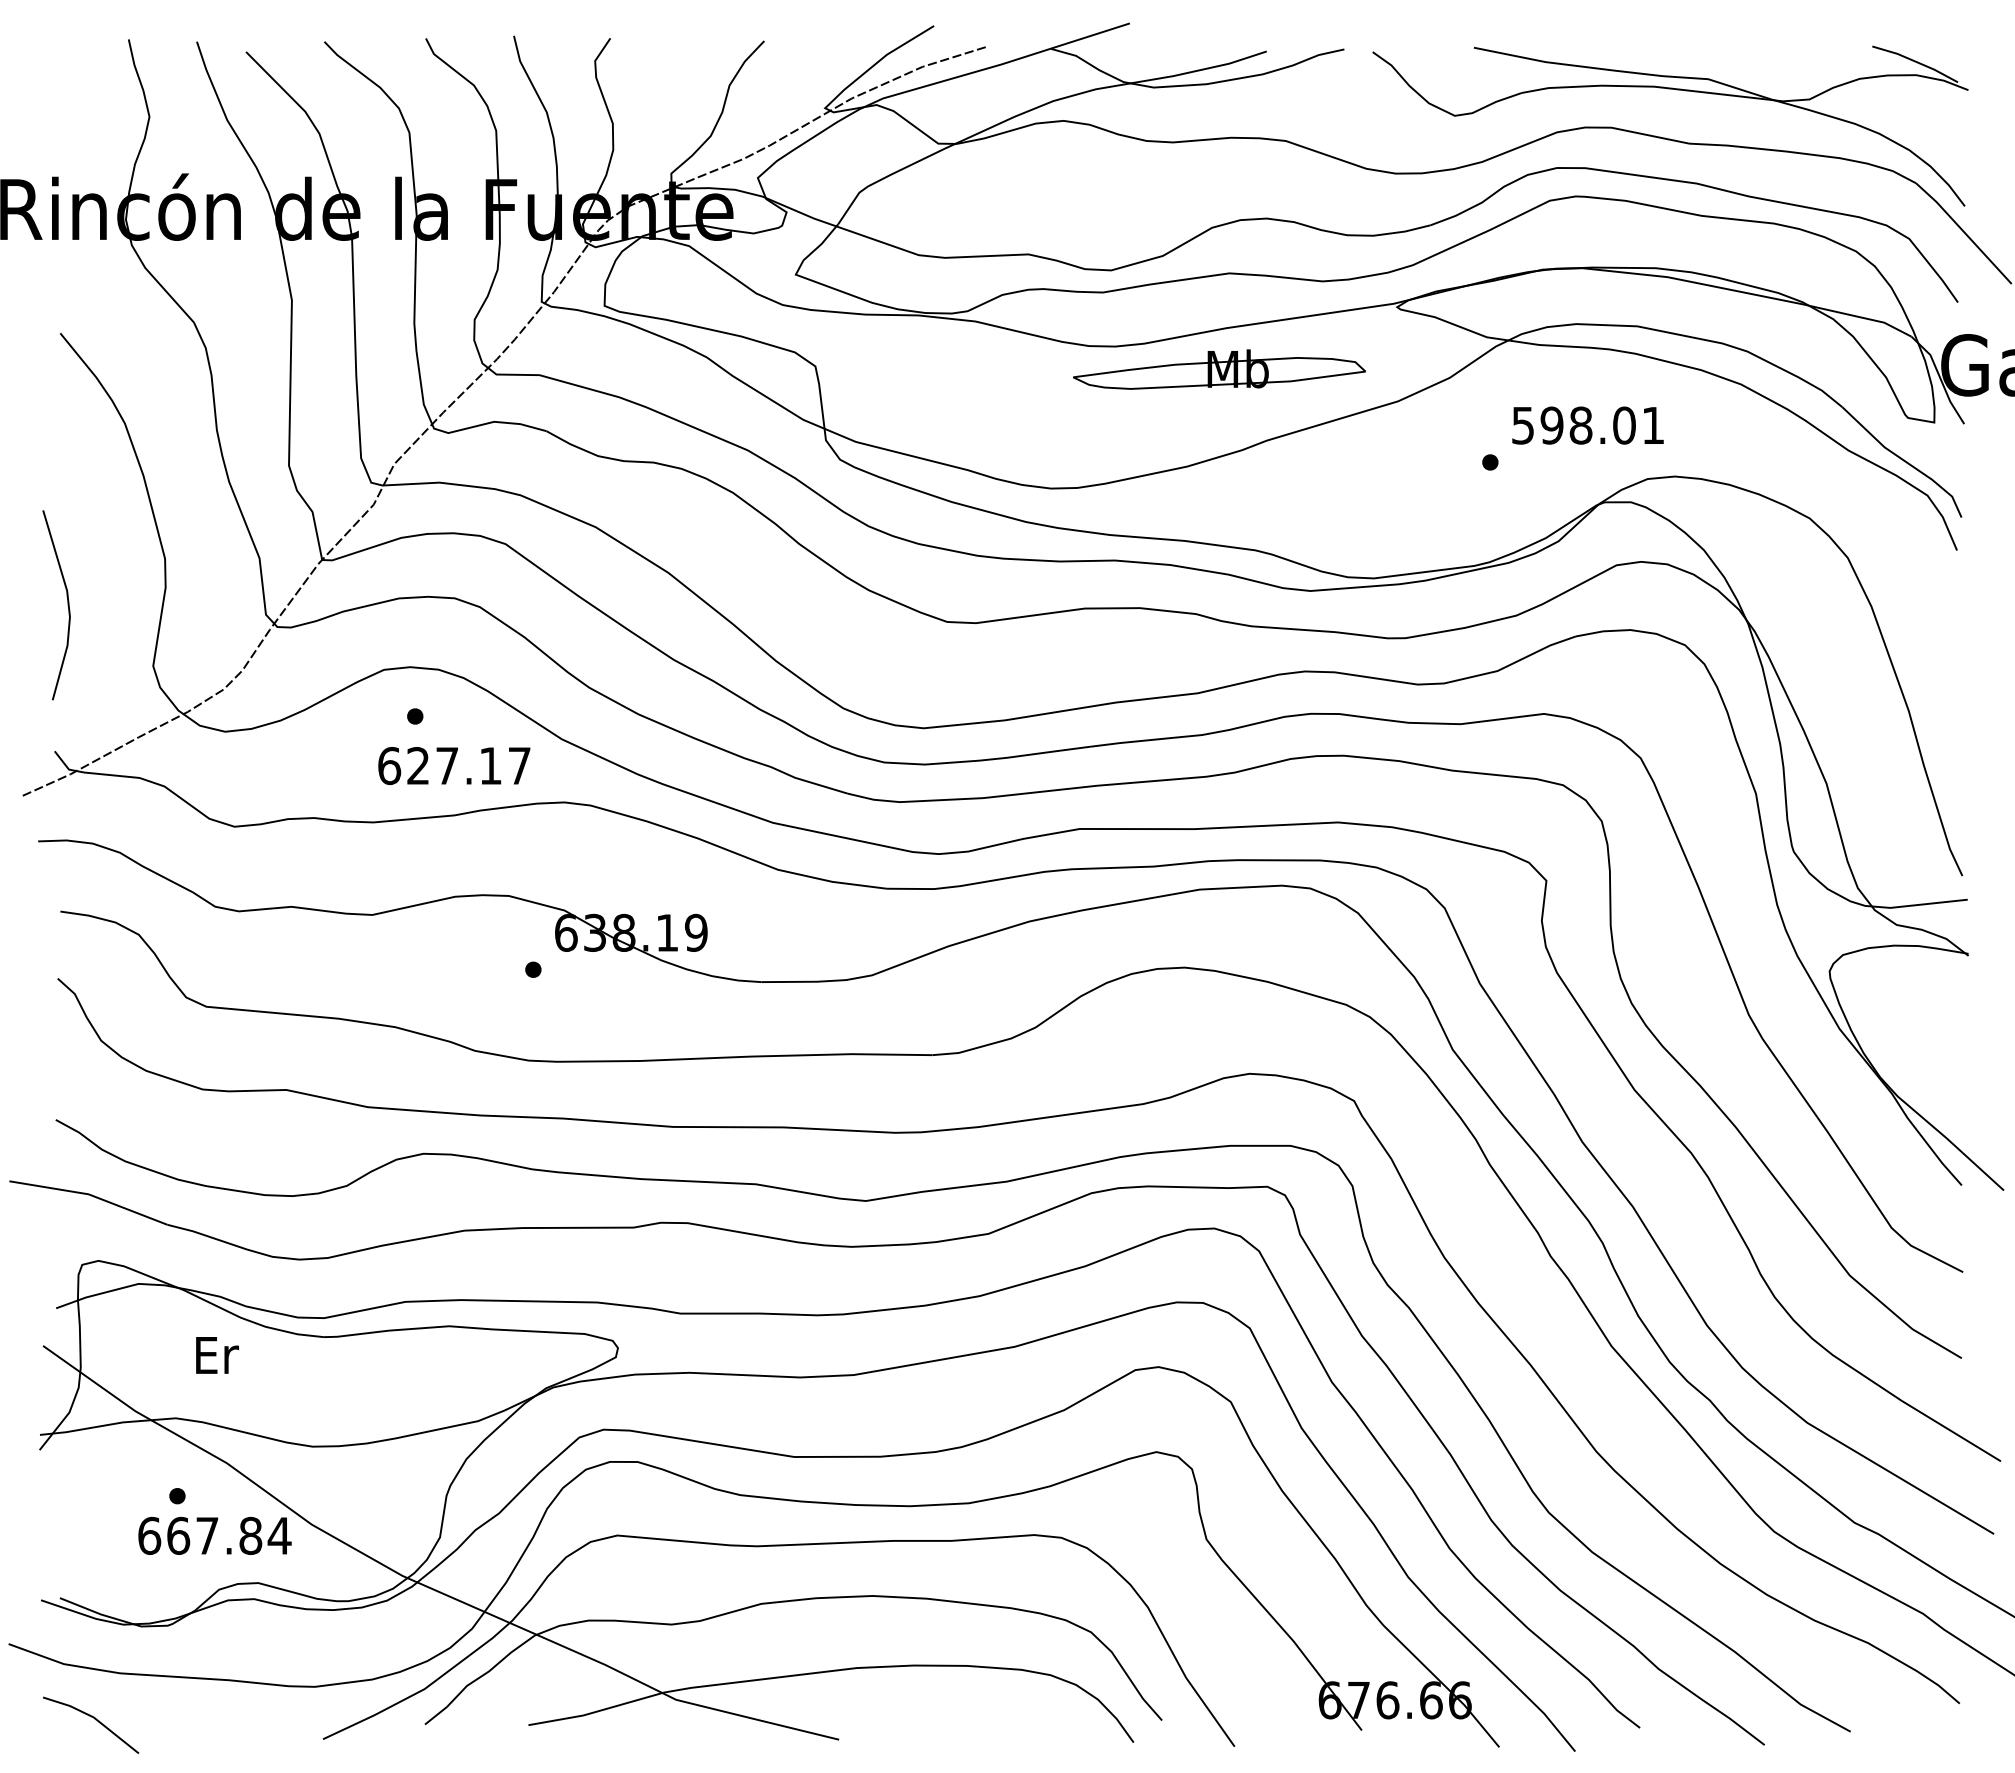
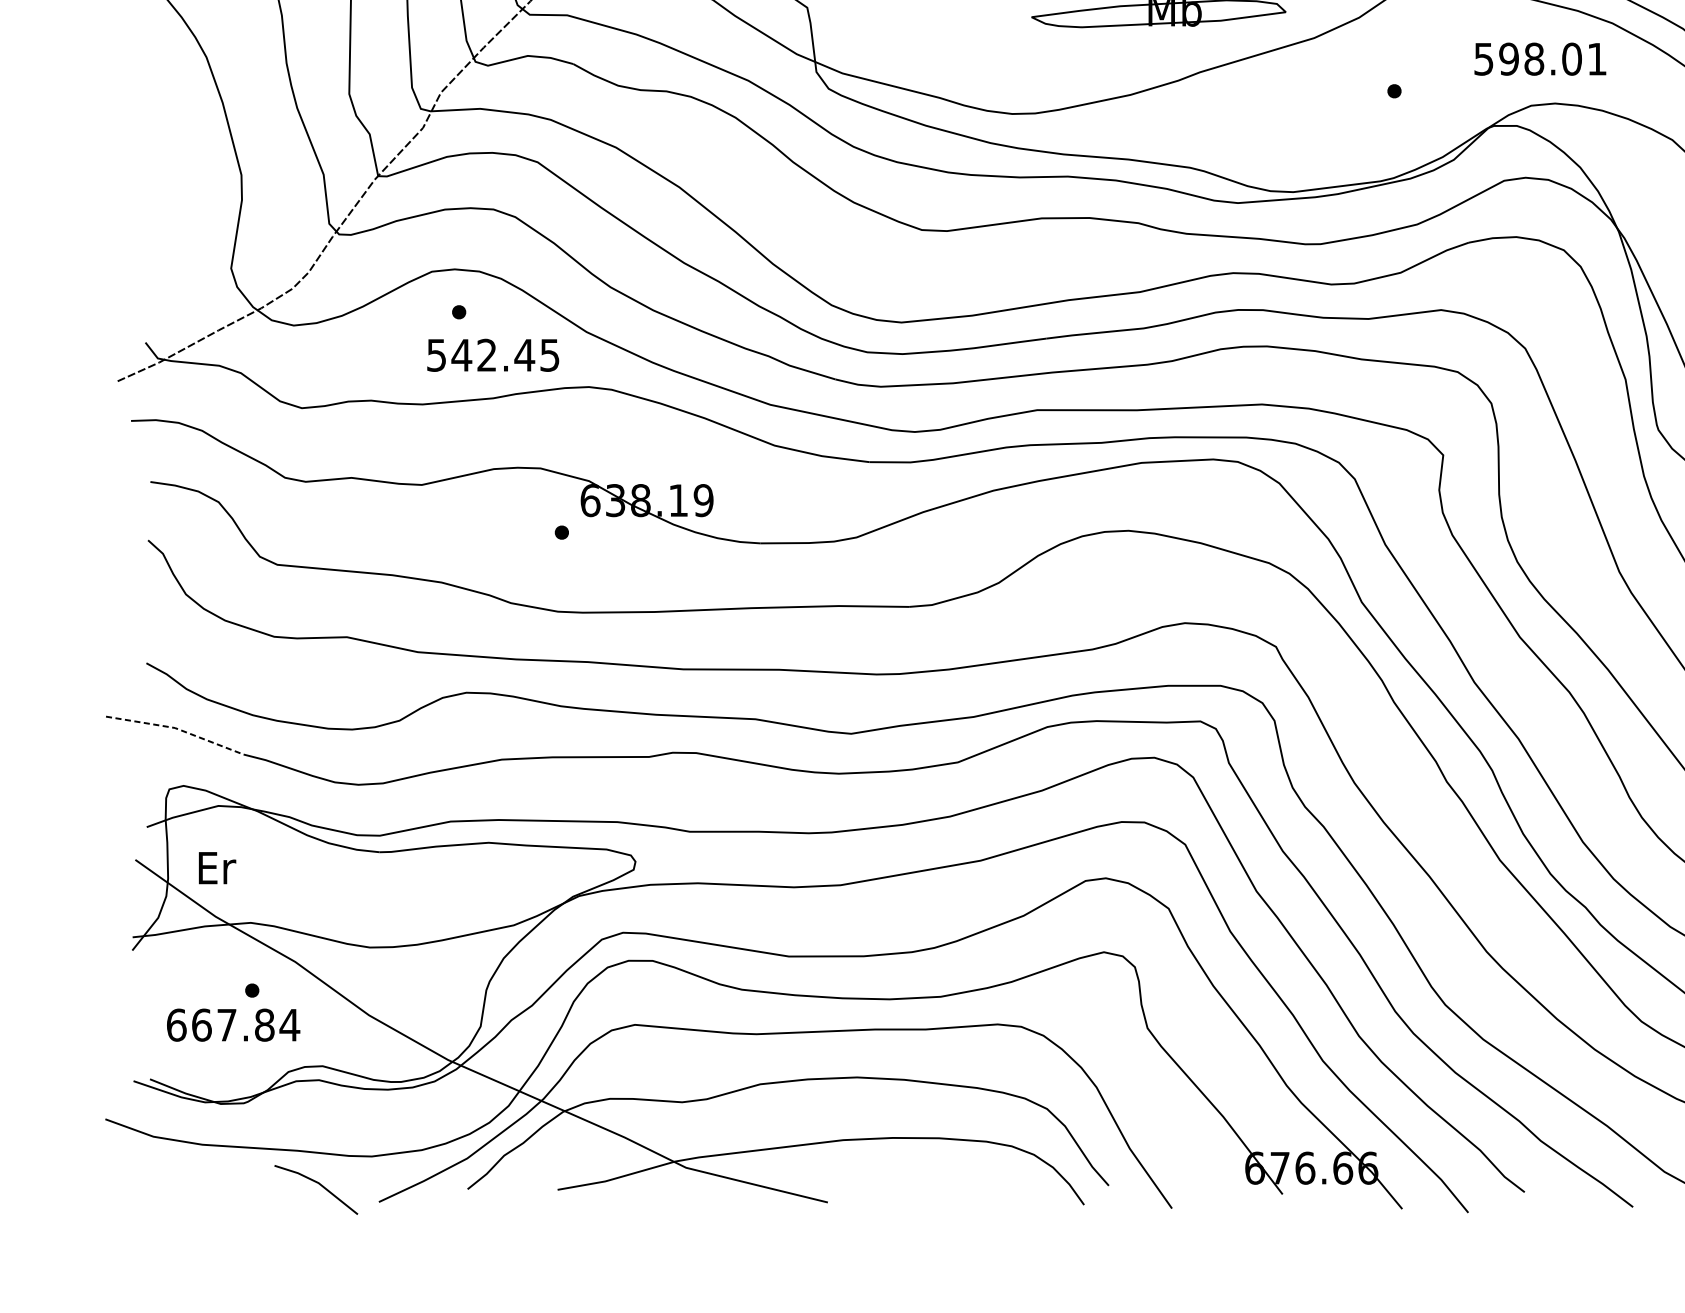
text: (1587, 425) -> (1539, 59), moved
line: (67, 605) -> (156, 215), removed
text: (454, 766) -> (493, 355), 627.17 -> 542.45
line: (90, 1195) -> (176, 729), solid -> dashed
text: (217, 1355) -> (217, 868), moved
text: (214, 1535) -> (233, 1024), moved
line: (95, 1720) -> (320, 1185), moved

